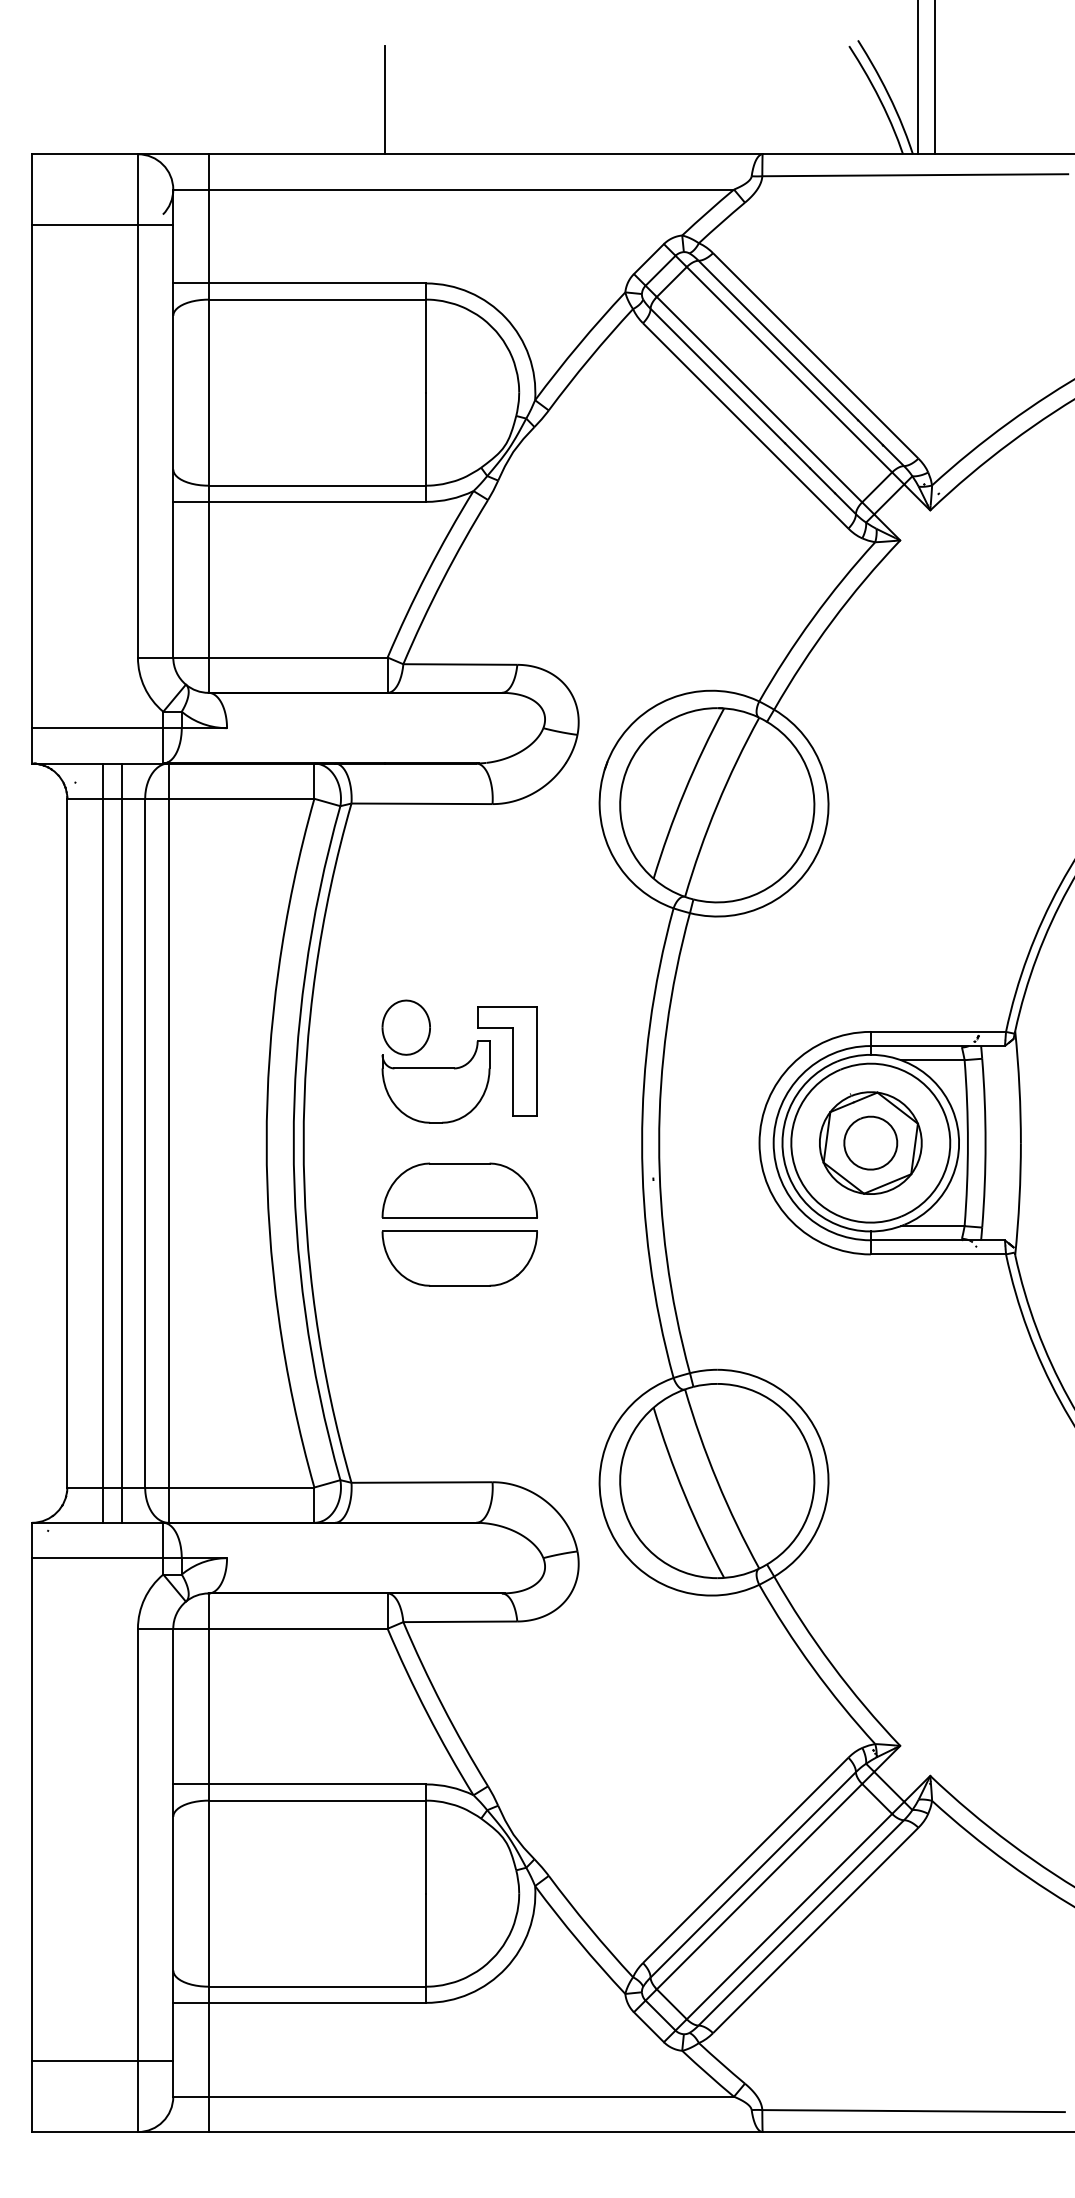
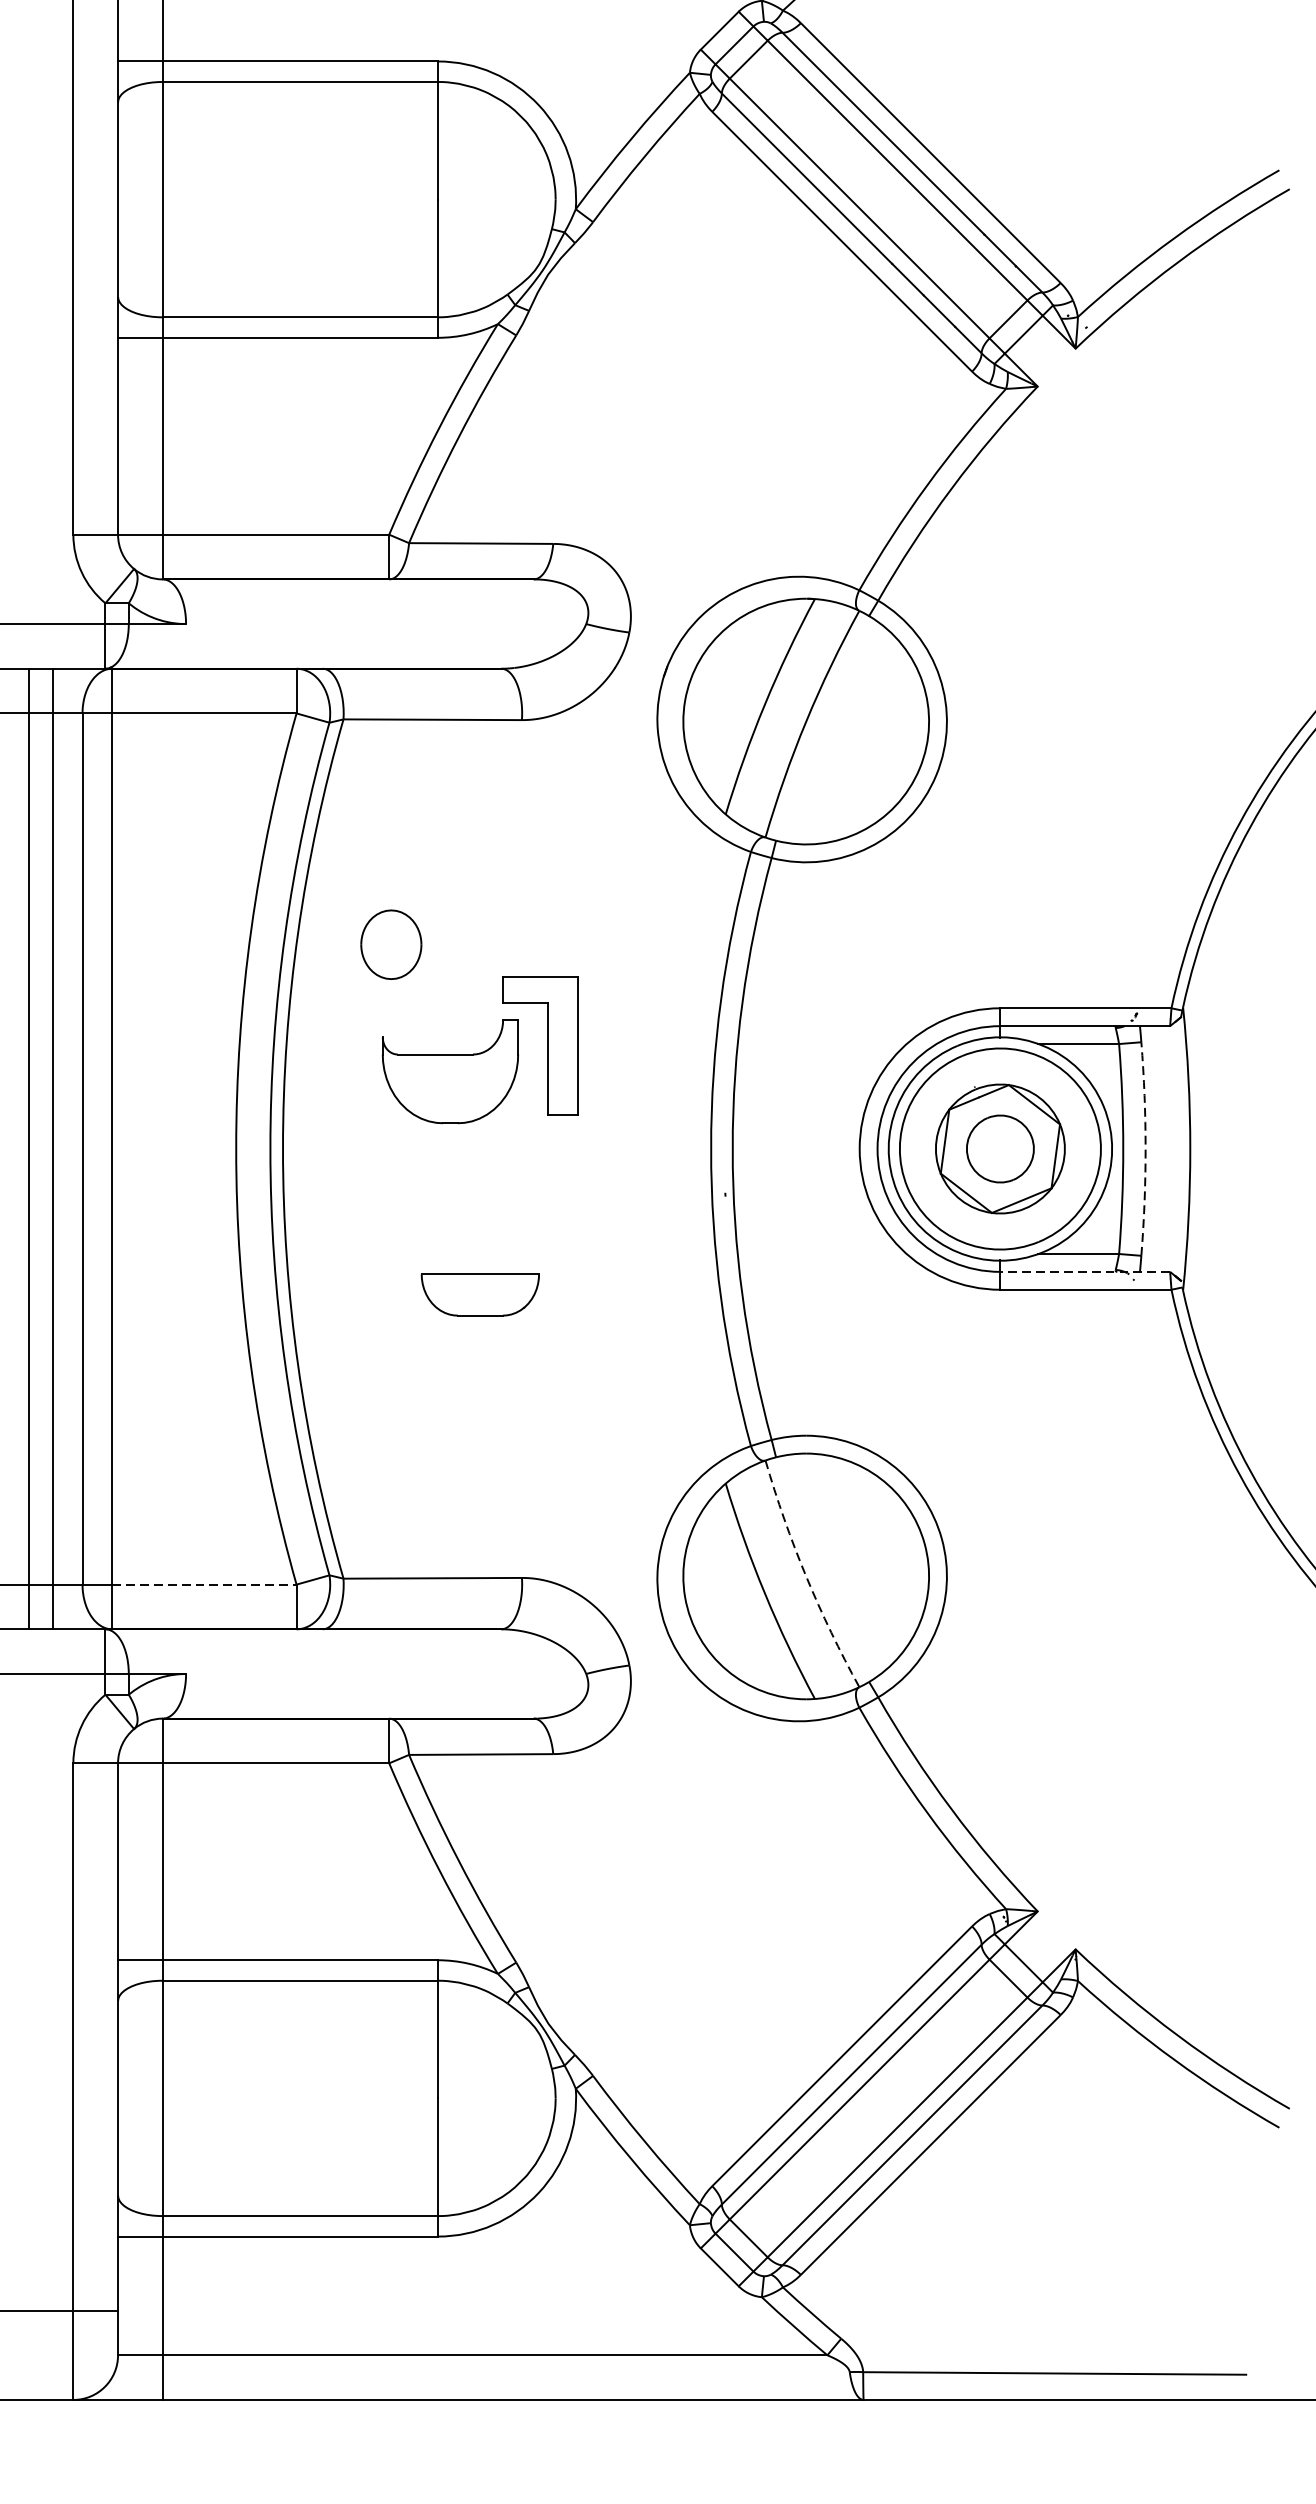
part: (405, 1027) -> (390, 944), moved
arc: (985, 1143) -> (1145, 1149), solid -> dashed
part: (459, 1190) -> (480, 1208), removed
line: (937, 1240) -> (1084, 1272), solid -> dashed
part: (459, 1258) -> (480, 1294), size x0.6
arc: (717, 1481) -> (806, 1577), solid -> dashed
line: (241, 1487) -> (204, 1584), solid -> dashed

